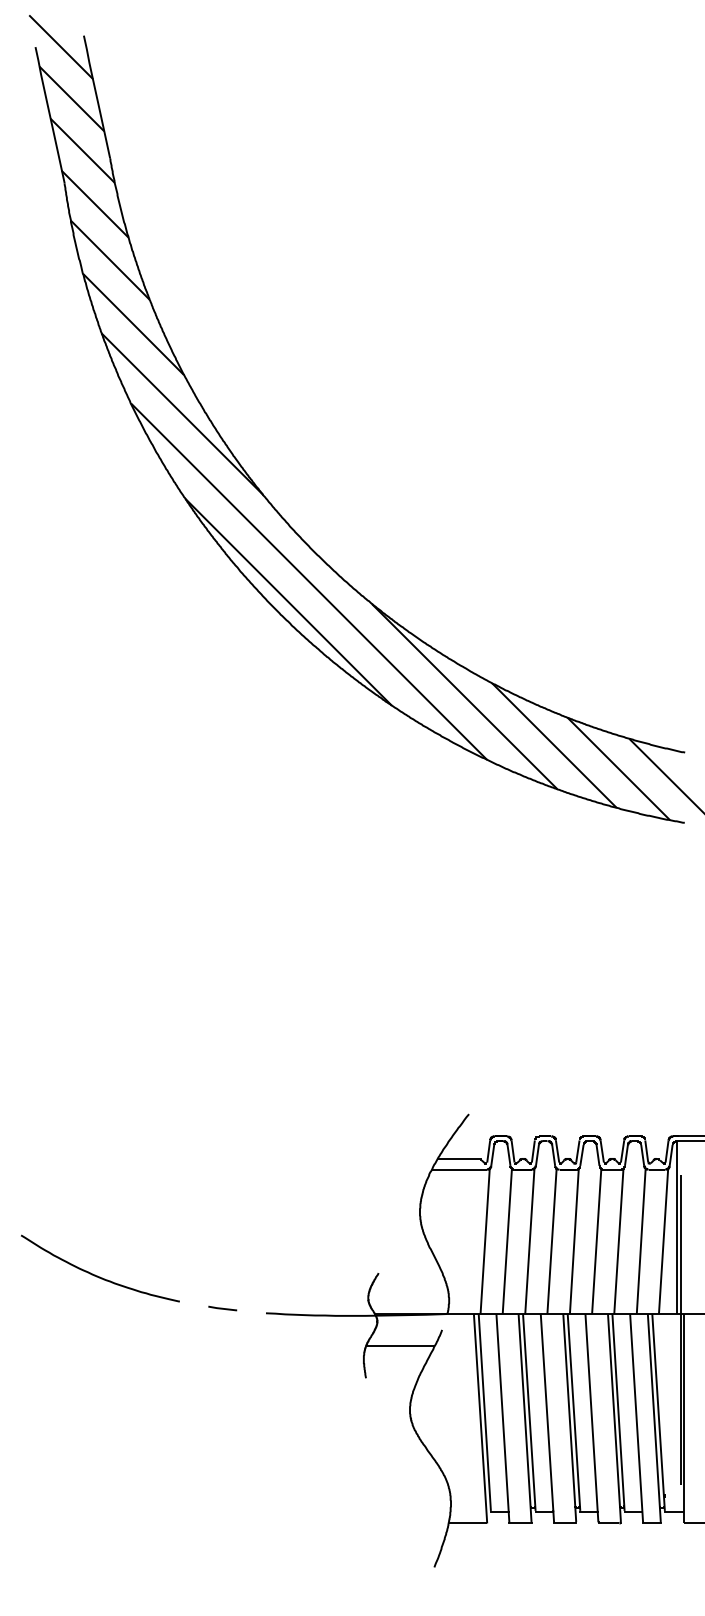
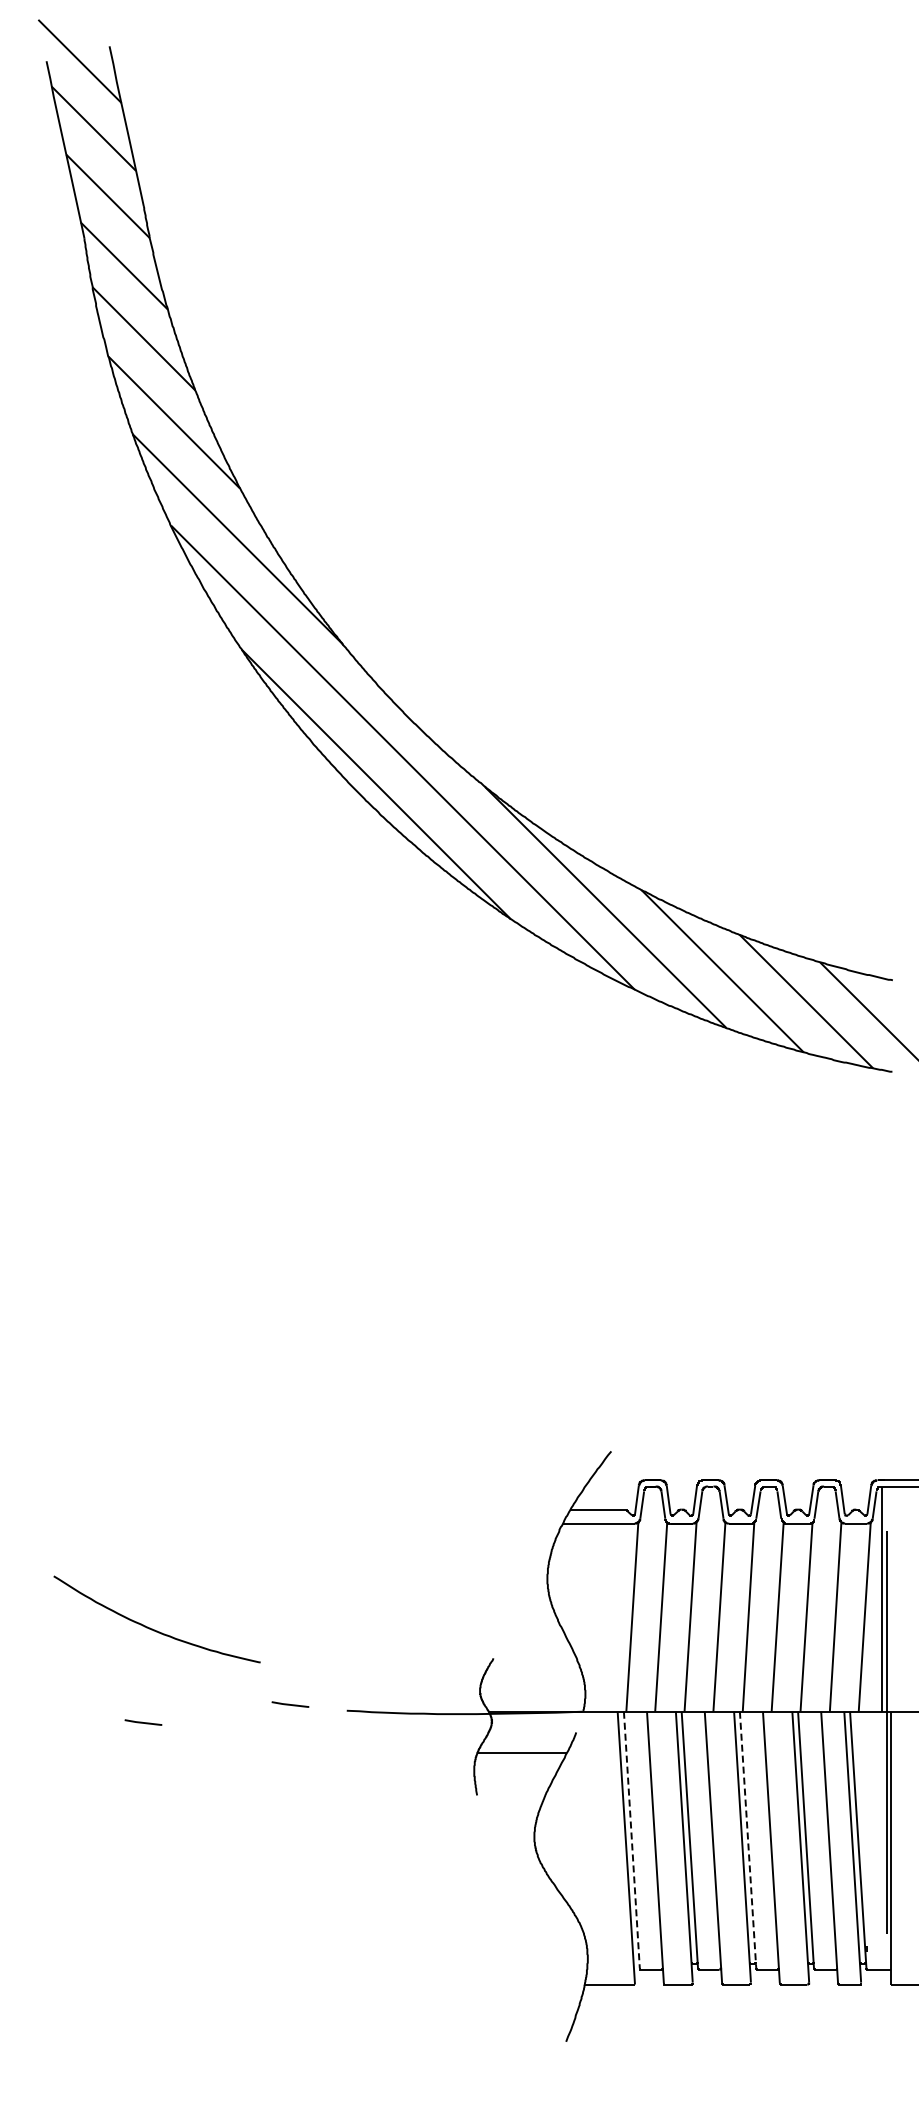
curve: (96, 1275) -> (152, 1628), moved
line: (109, 1322) -> (143, 1722), added
line: (484, 1412) -> (631, 1840), solid -> dashed
line: (574, 1412) -> (748, 1839), solid -> dashed

